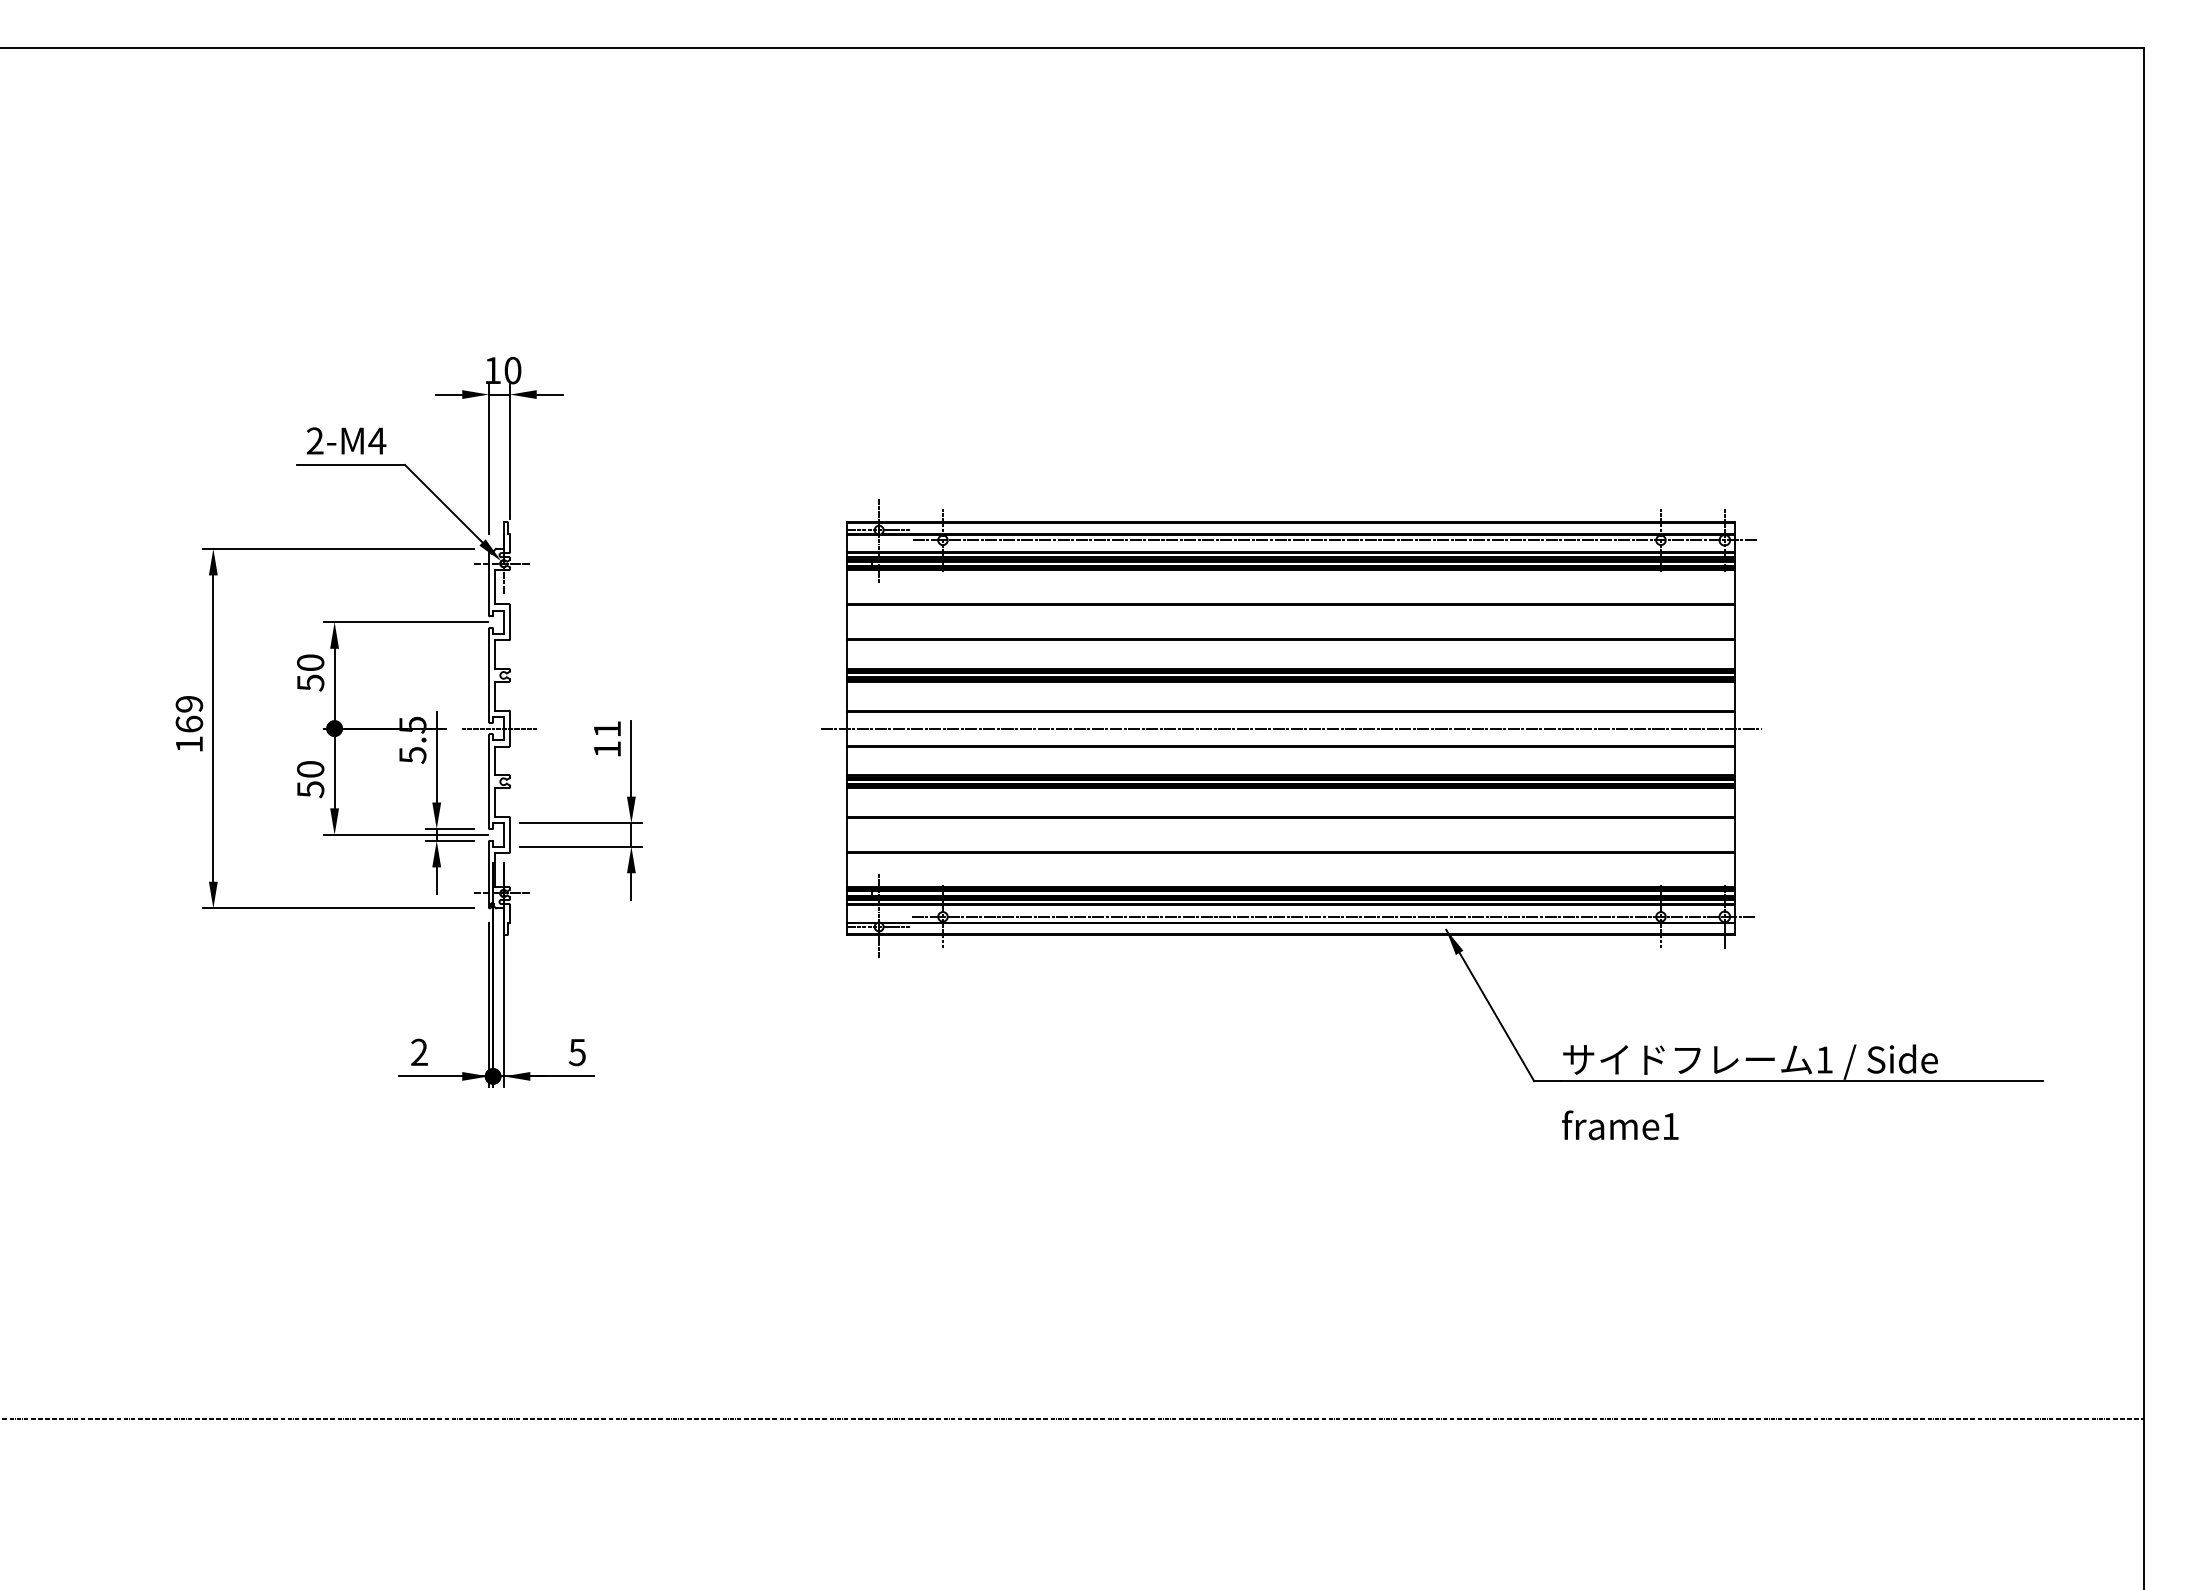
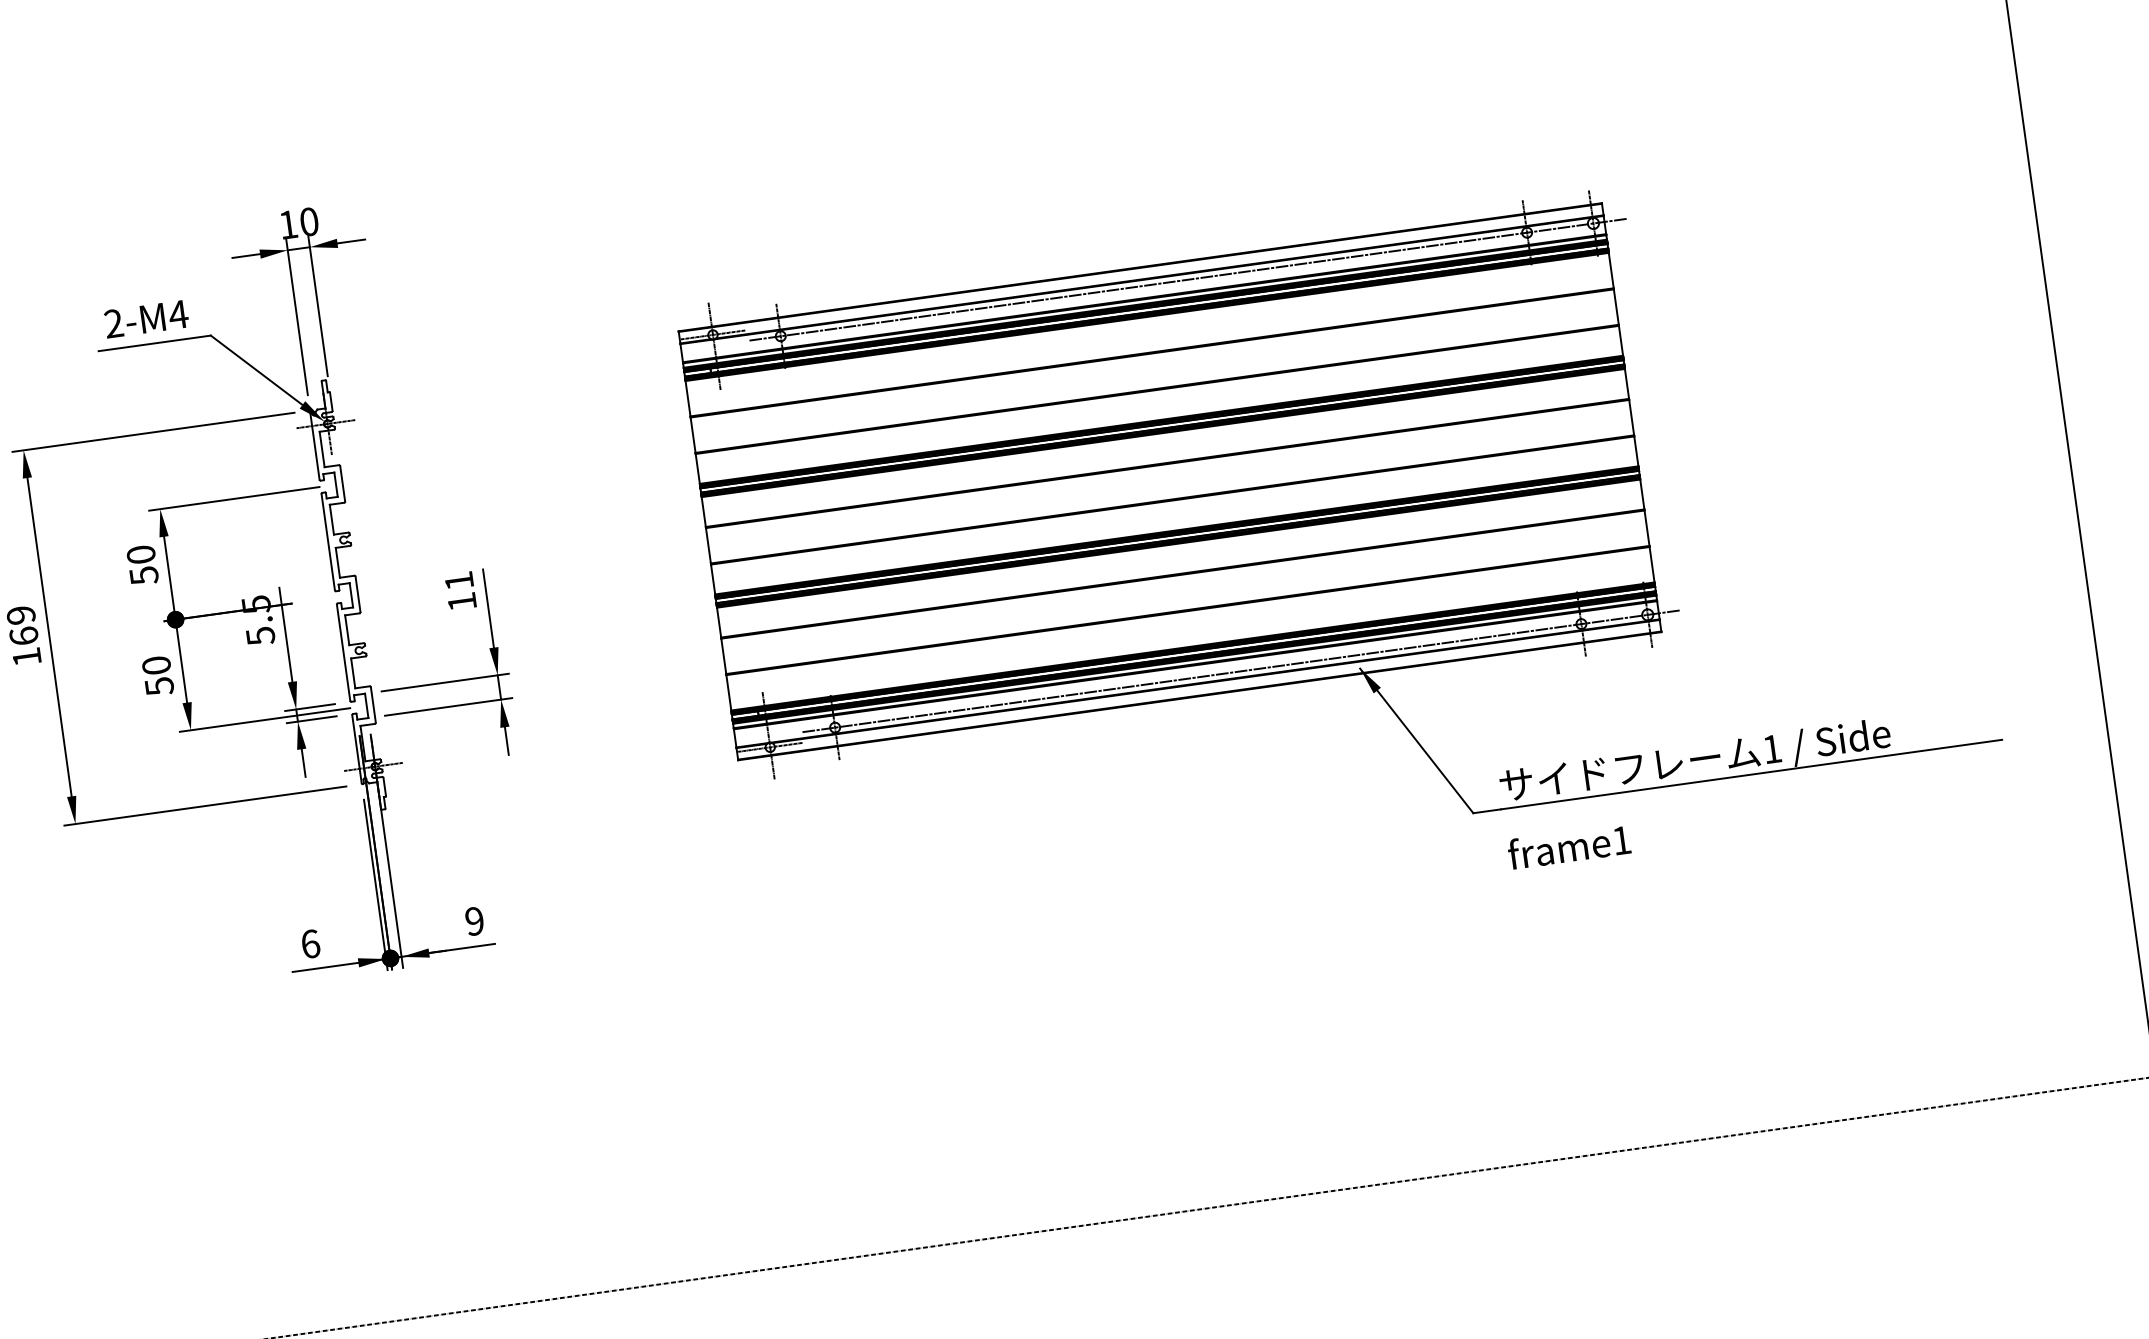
line: (499, 728) -> (346, 595), removed
line: (1291, 728) -> (1170, 481), removed
text: (419, 1052) -> (310, 944), 2 -> 6
text: (576, 1052) -> (473, 921), 5 -> 9

